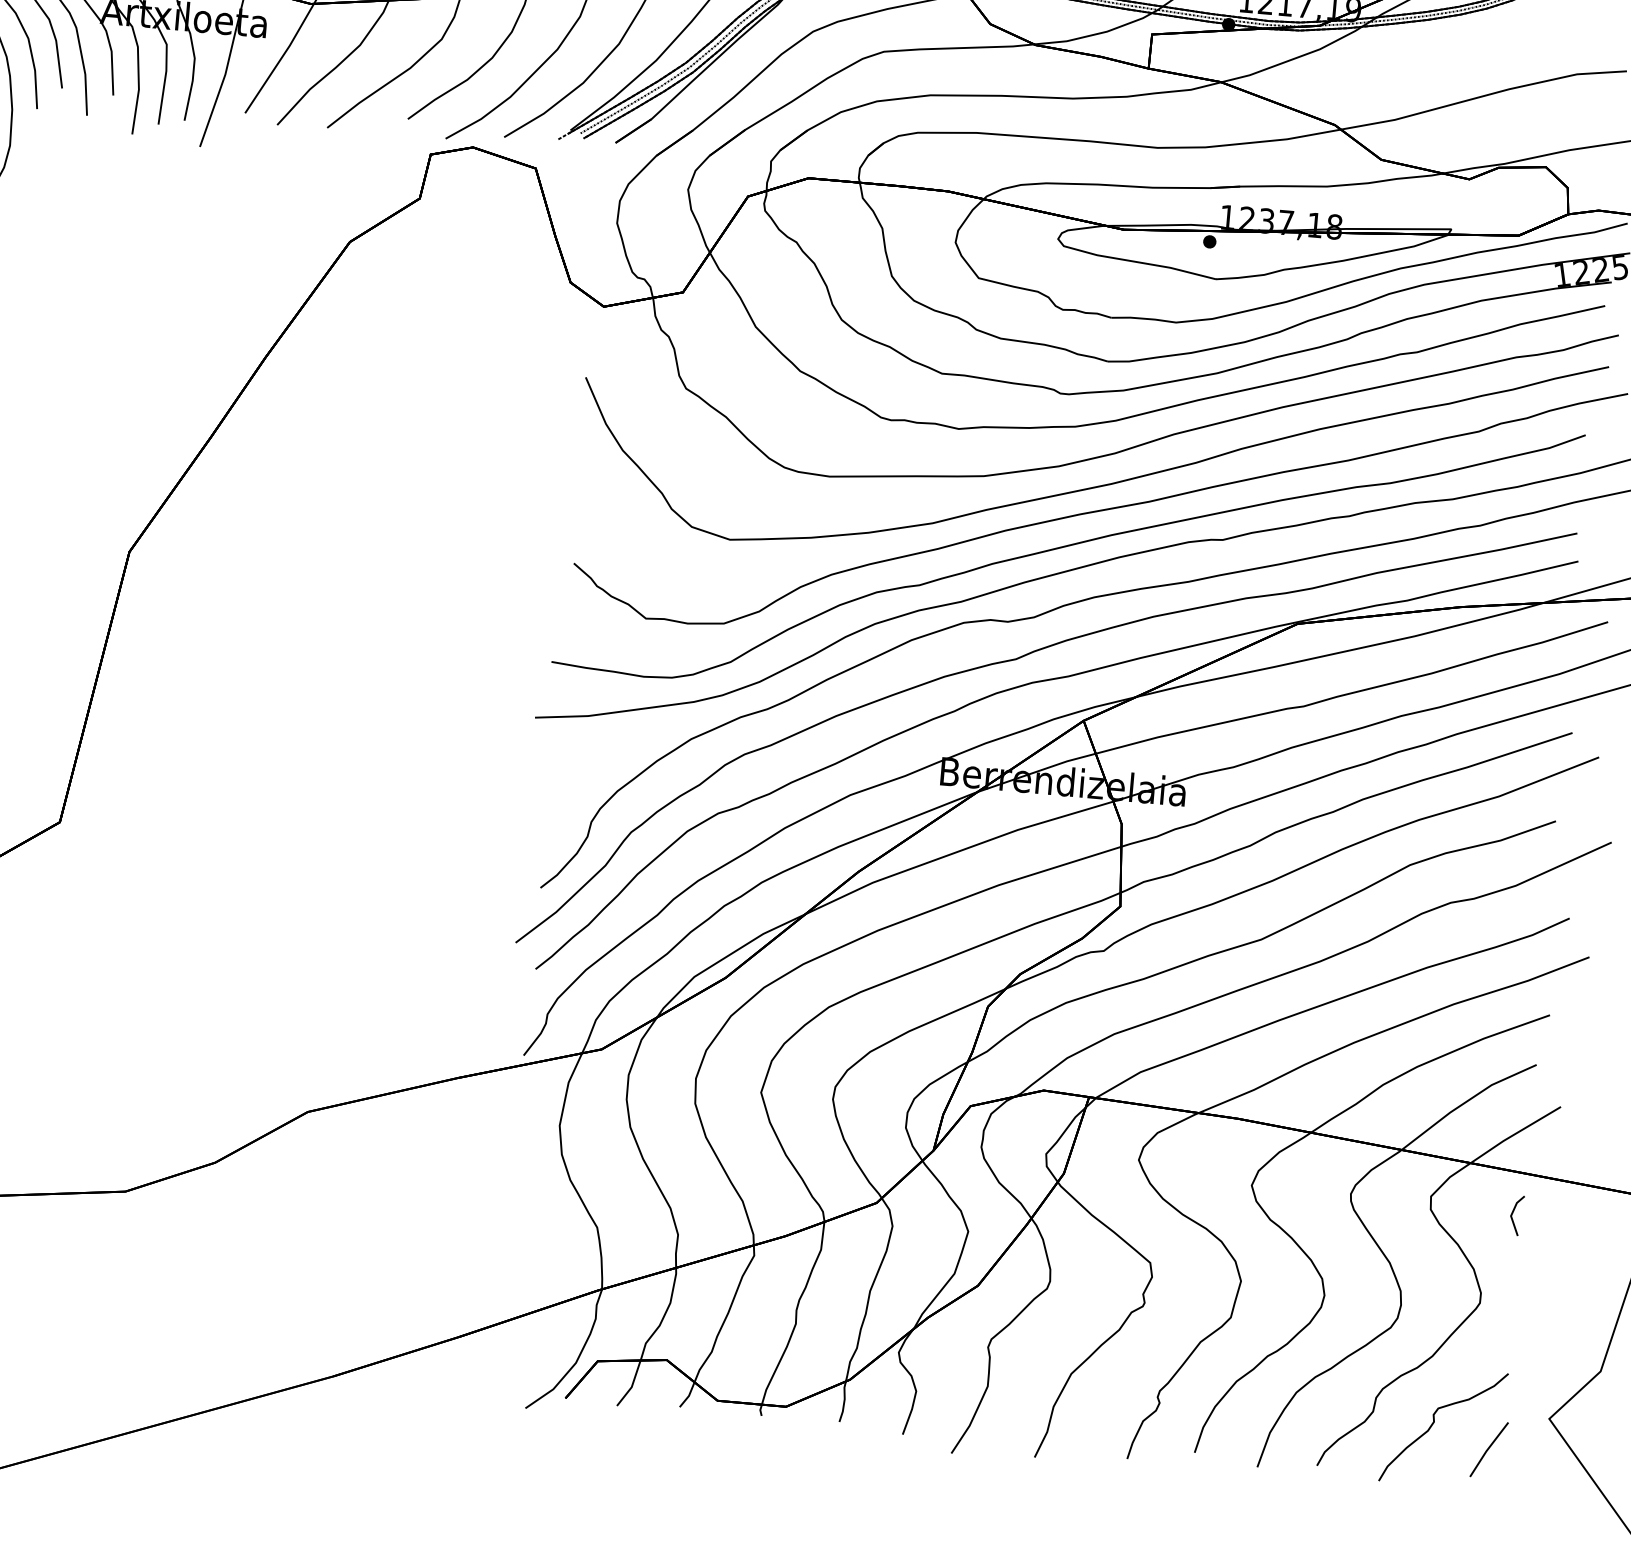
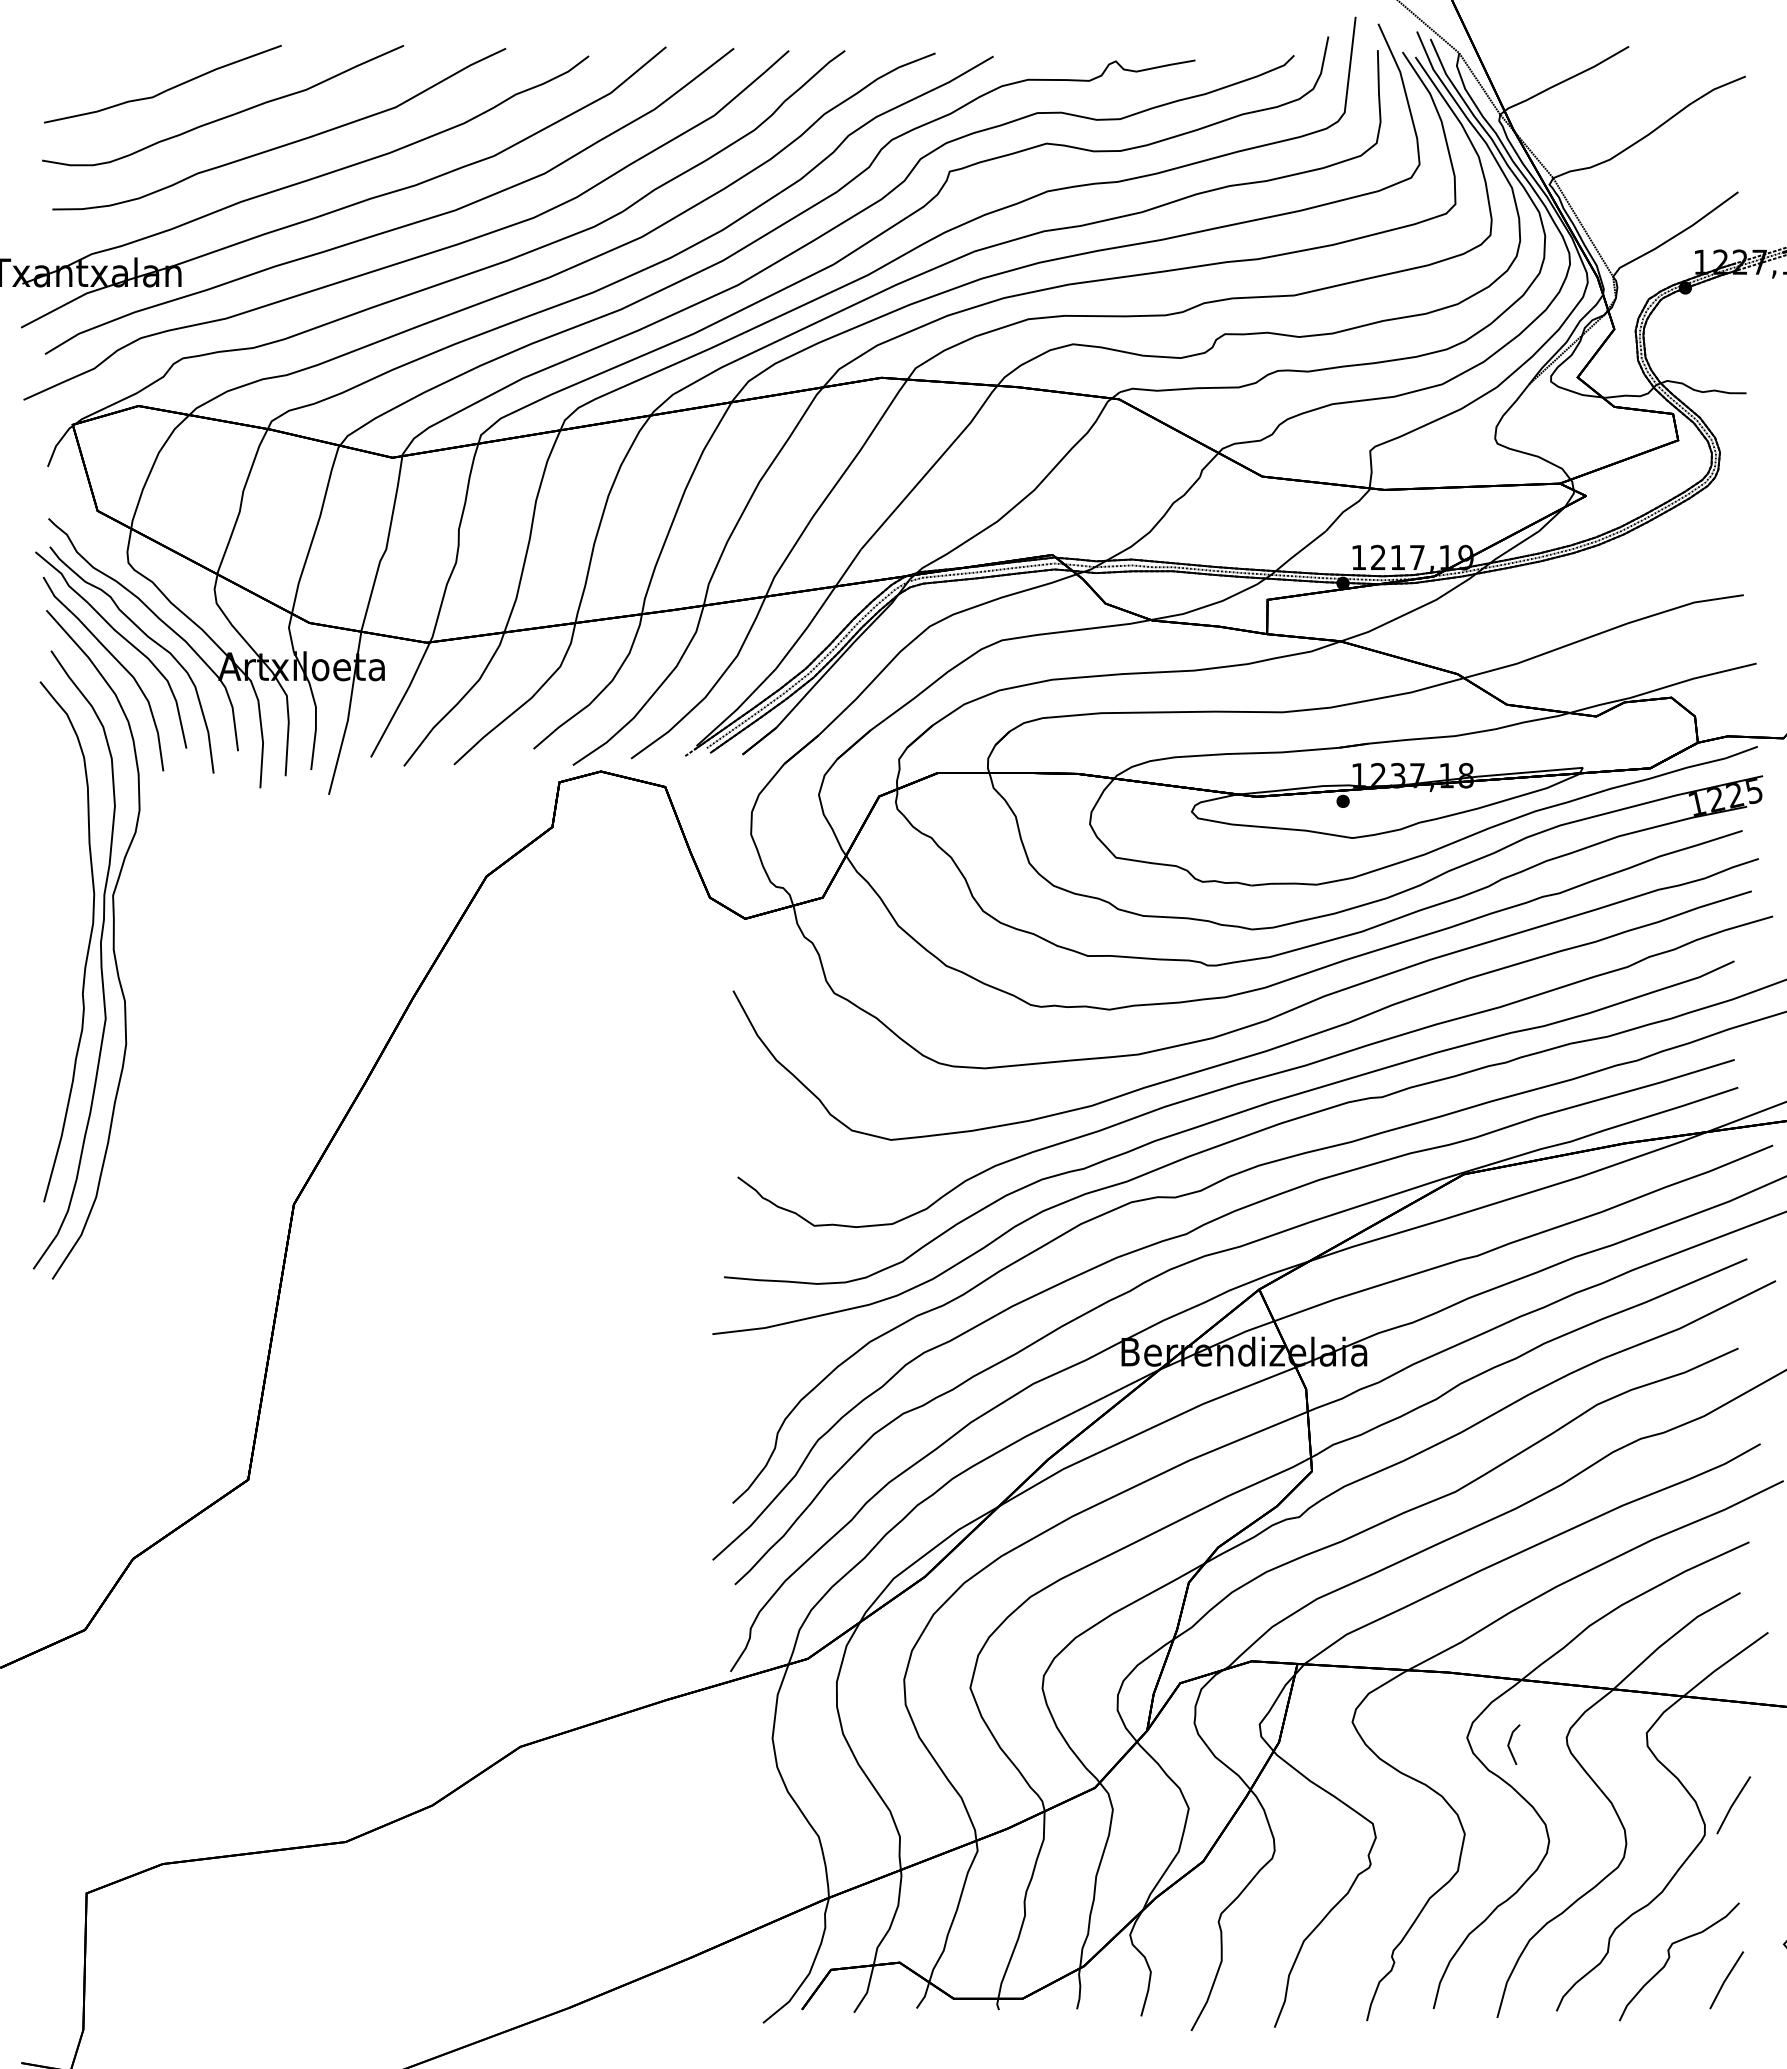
line: (1513, 1213) -> (1510, 1742), moved
line: (1511, 1276) -> (1733, 1805), added

